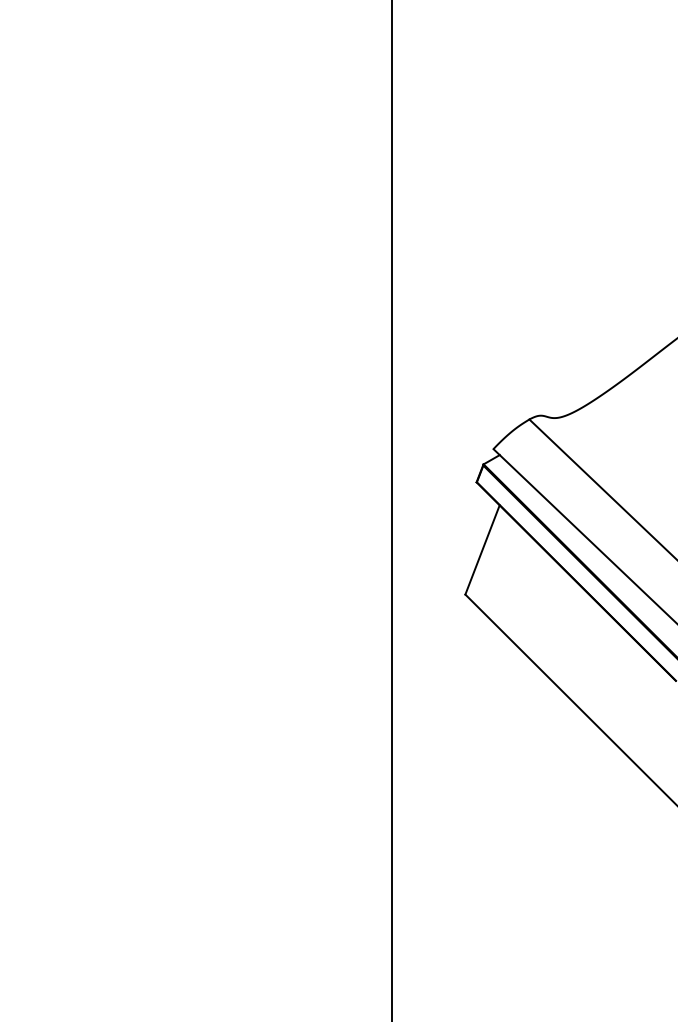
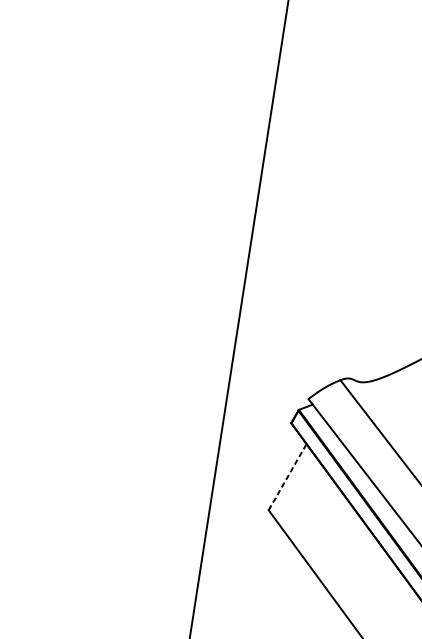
line: (482, 549) -> (287, 476), solid -> dashed

